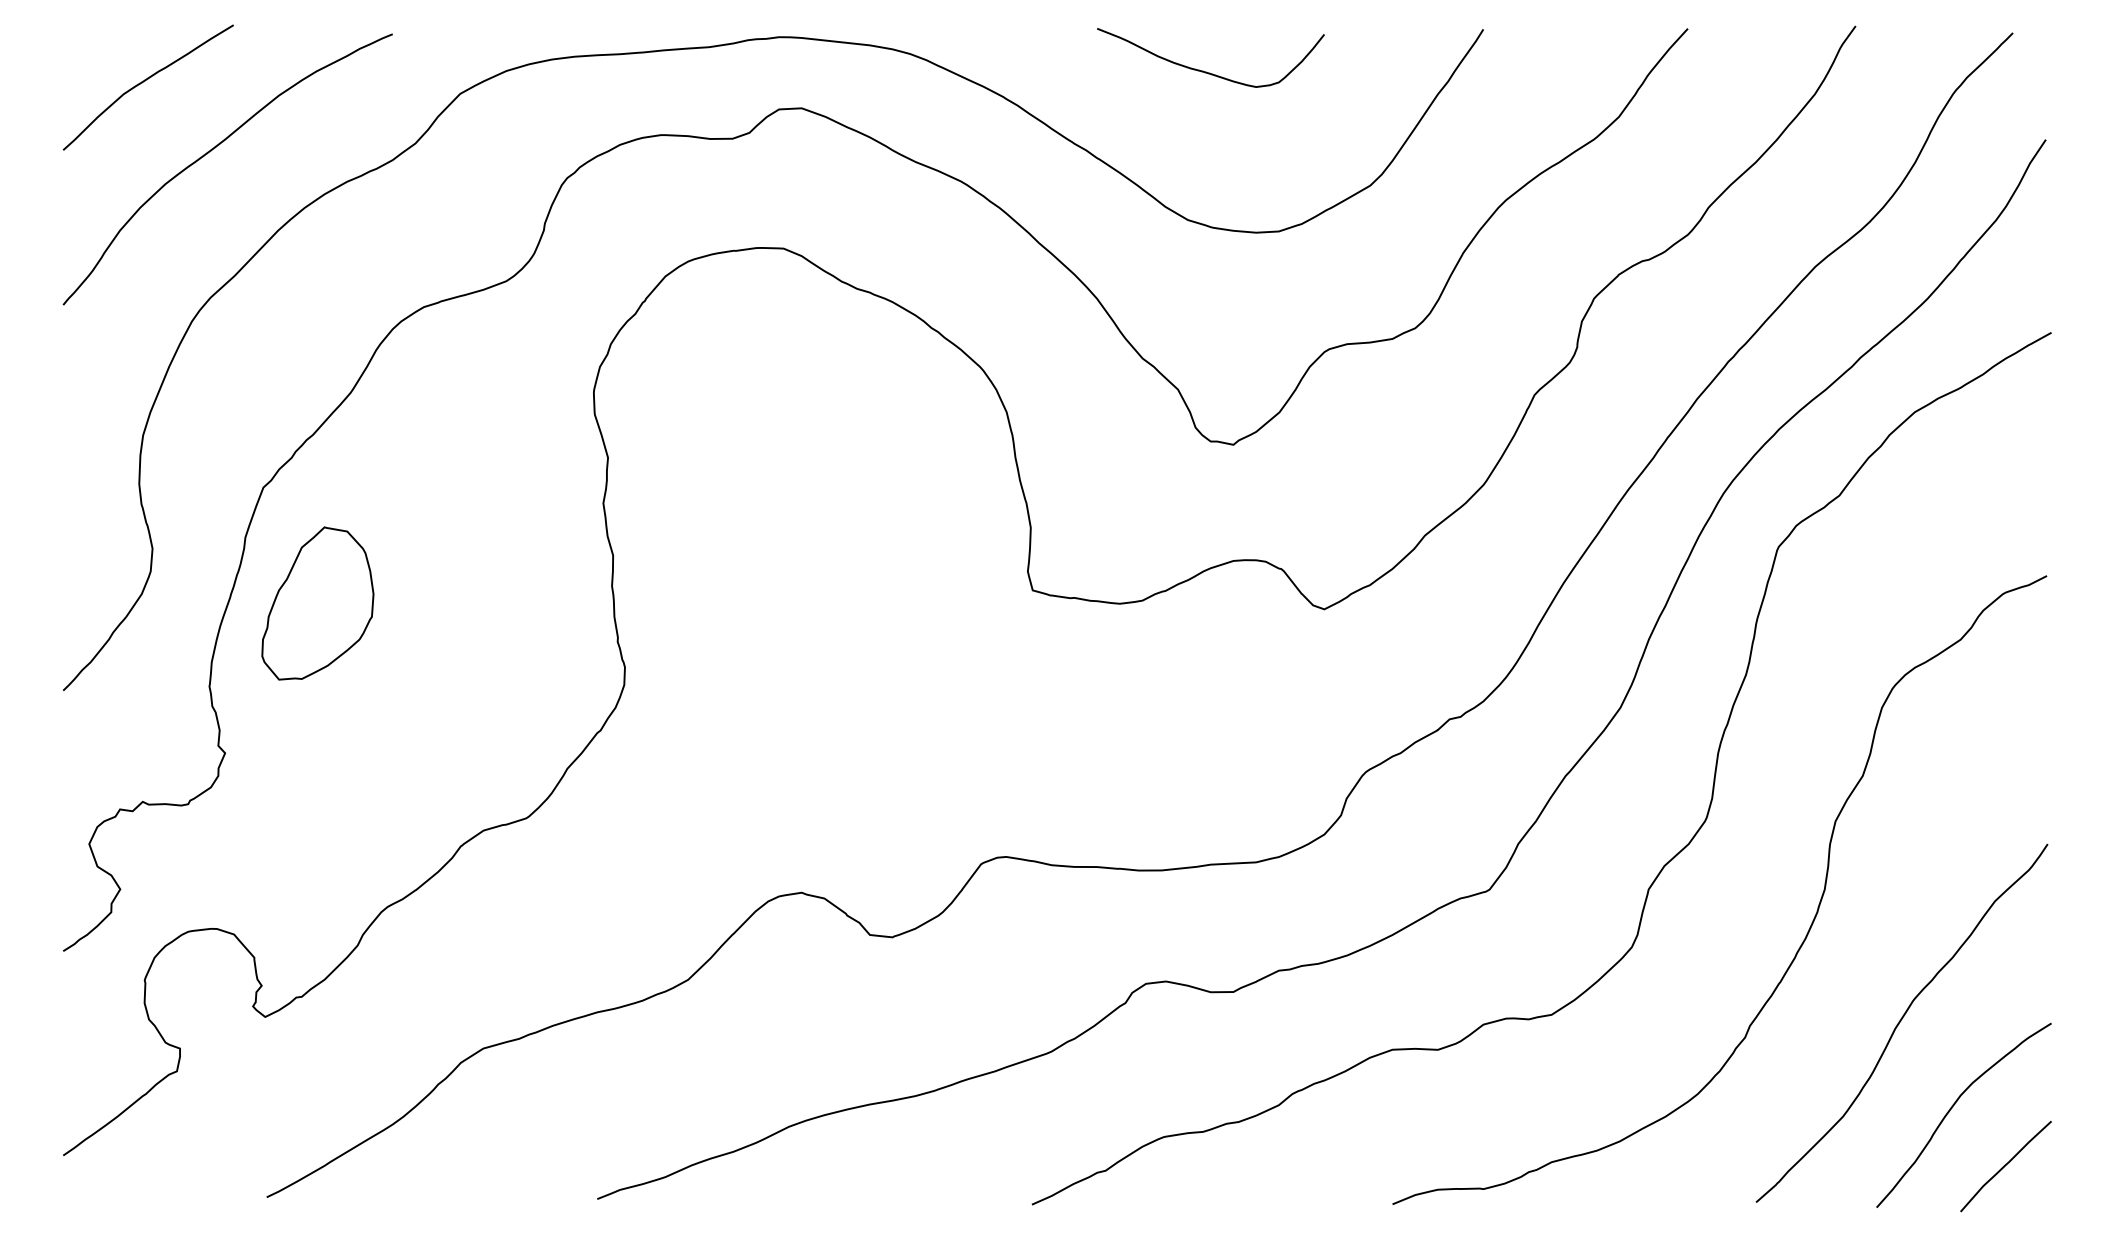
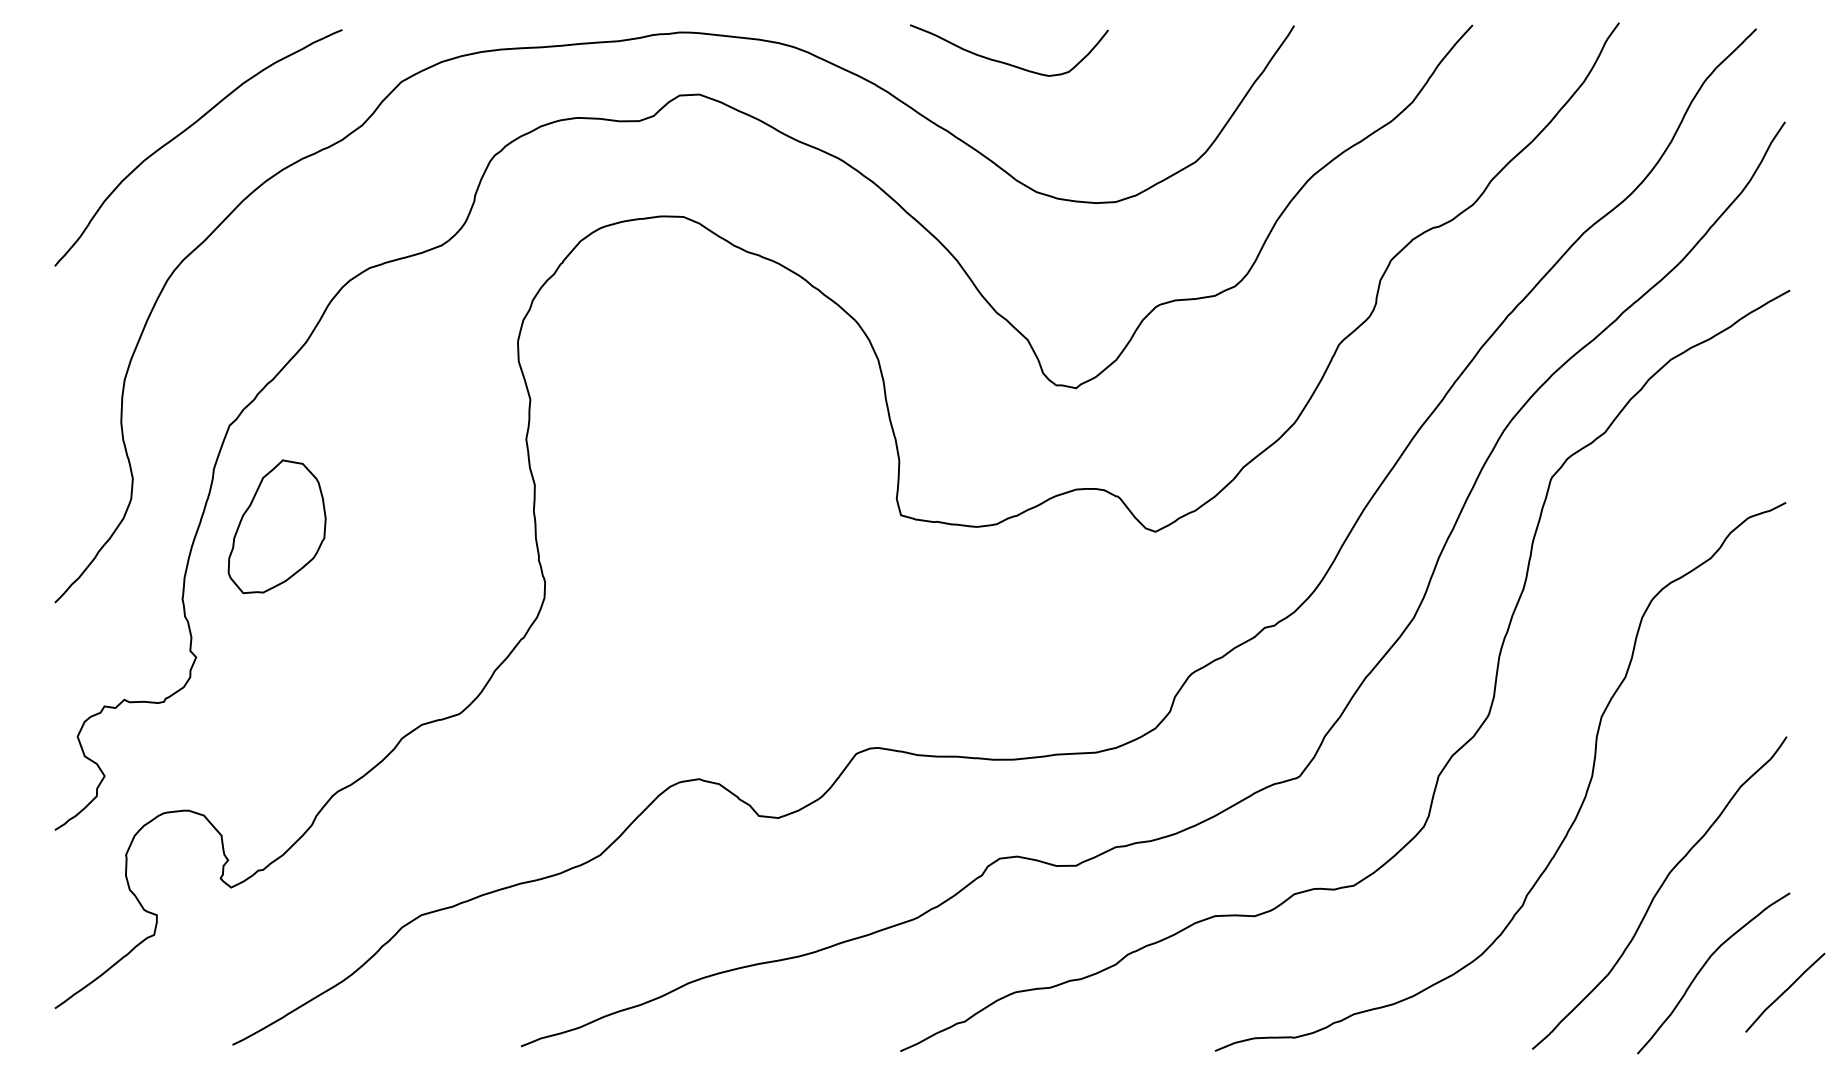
curve: (1206, 71) -> (1005, 62), moved
curve: (145, 81) -> (126, 71), removed
curve: (2005, 1166) -> (1784, 992), moved

